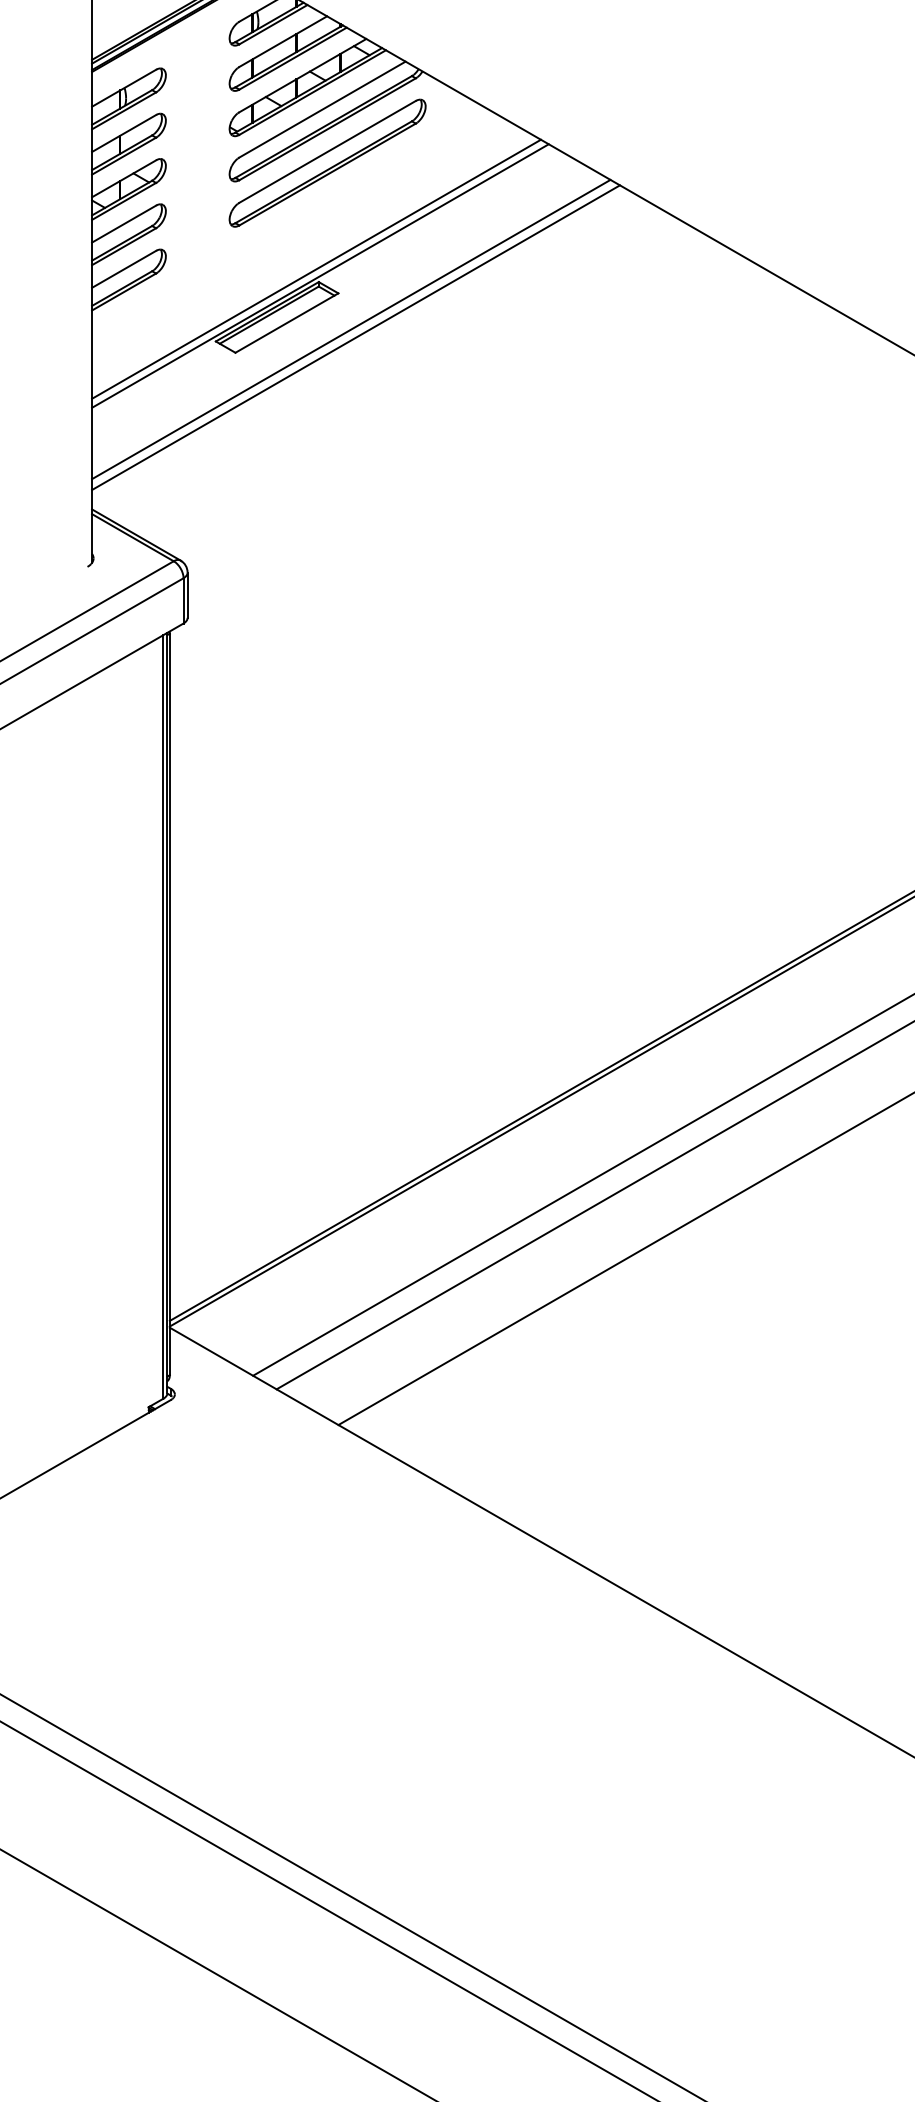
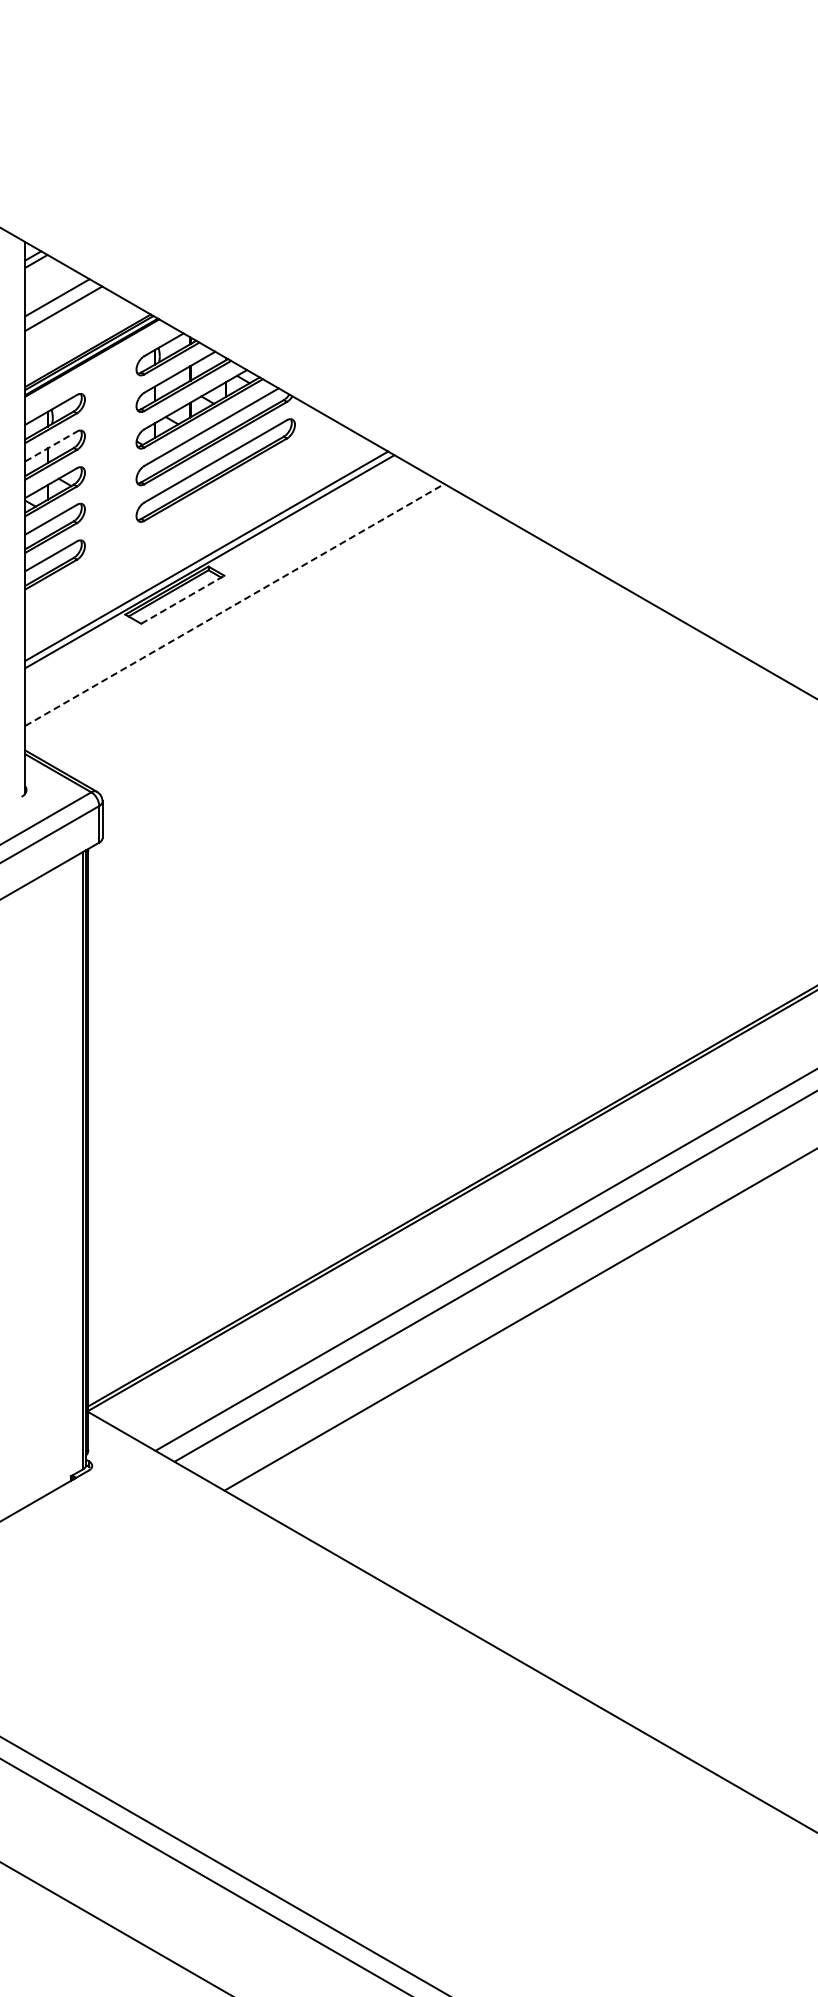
line: (124, 133) -> (51, 446), solid -> dashed
line: (287, 322) -> (183, 599), solid -> dashed
line: (350, 328) -> (234, 604), solid -> dashed
line: (355, 337) -> (238, 611), removed

